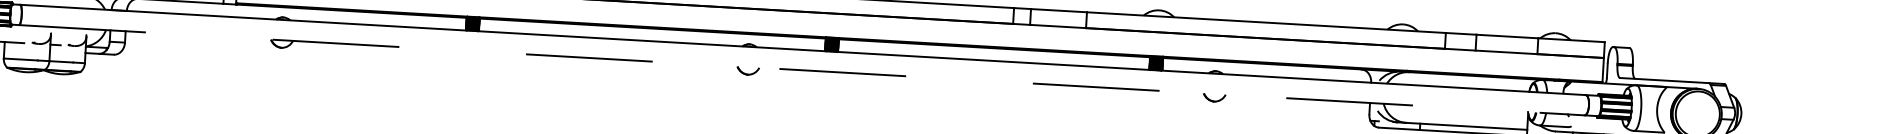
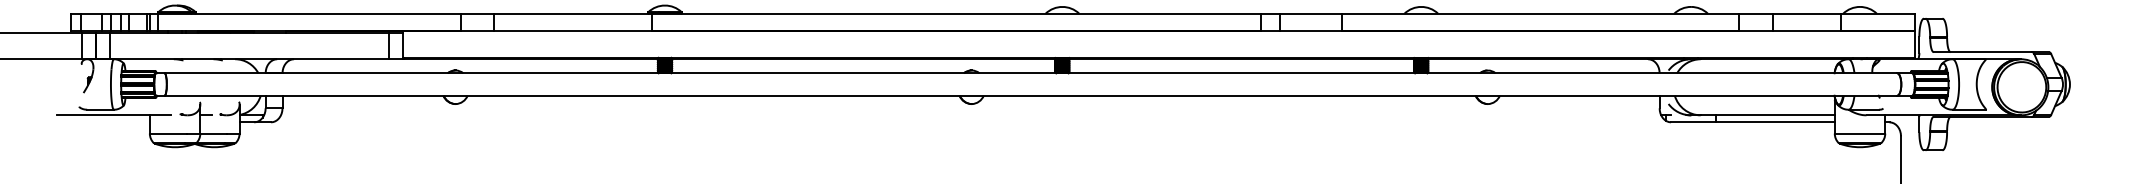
line: (802, 70) -> (1031, 95), dashed -> solid

